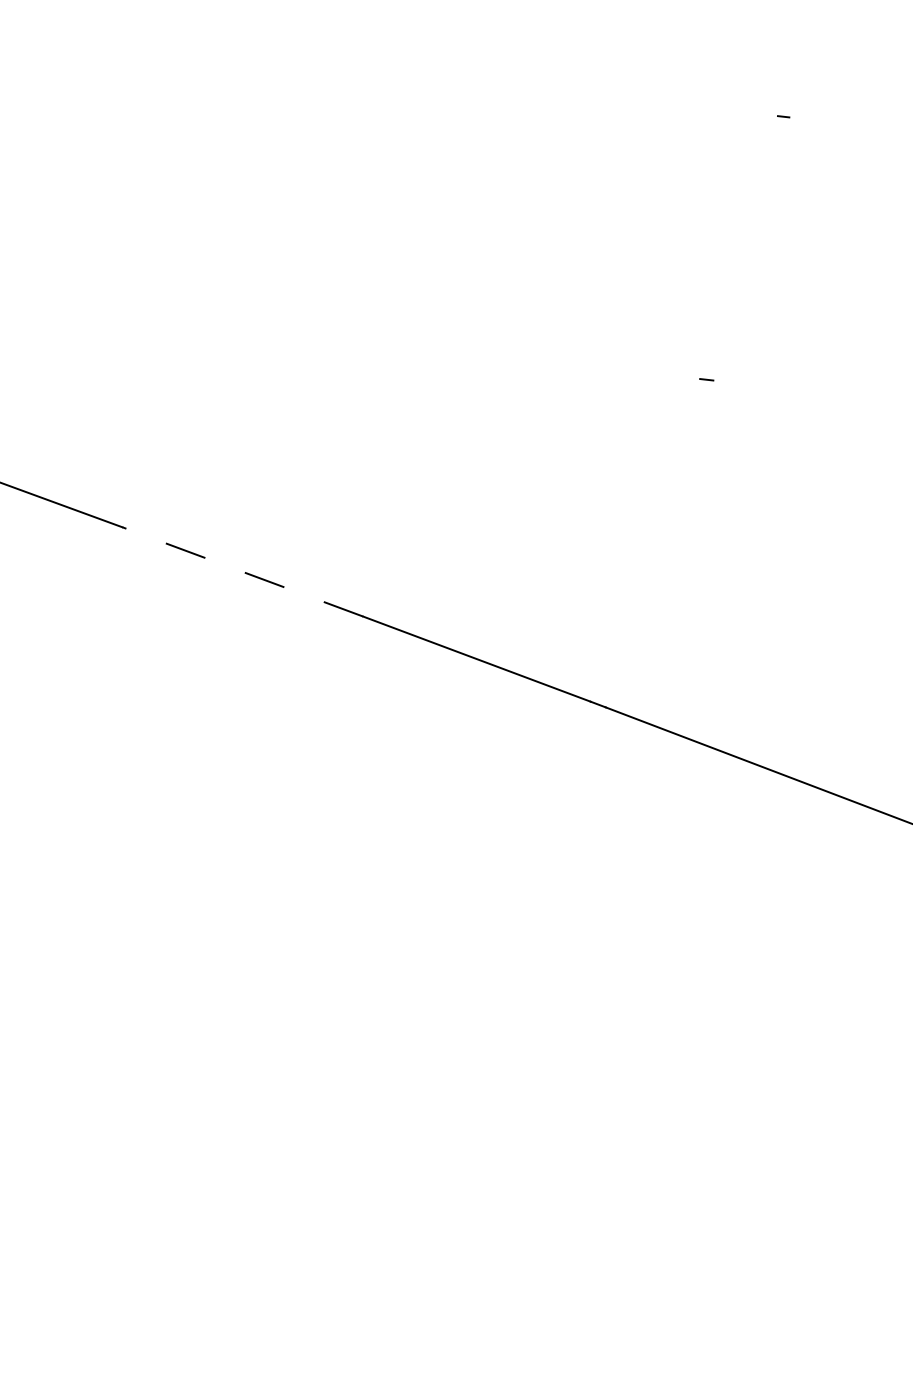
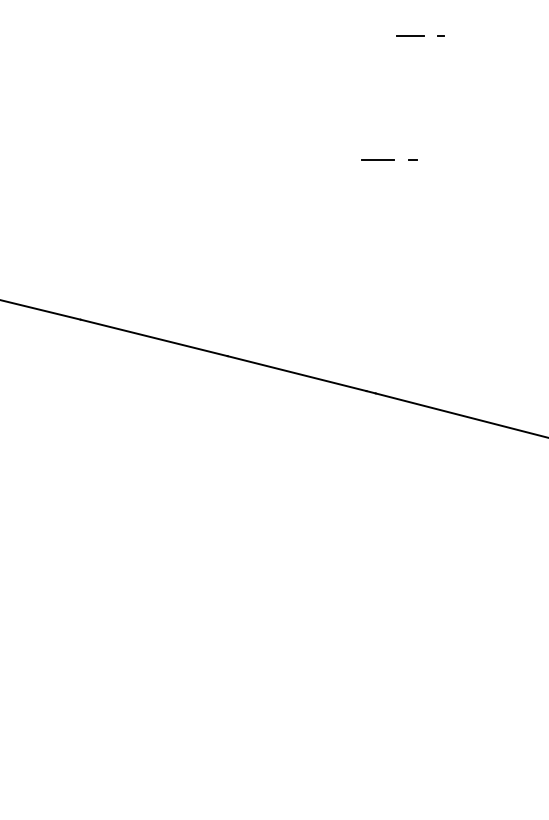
line: (732, 110) -> (410, 35), added
line: (653, 313) -> (377, 159), added
line: (705, 378) -> (412, 159), moved
line: (243, 571) -> (154, 337), dashed -> solid

